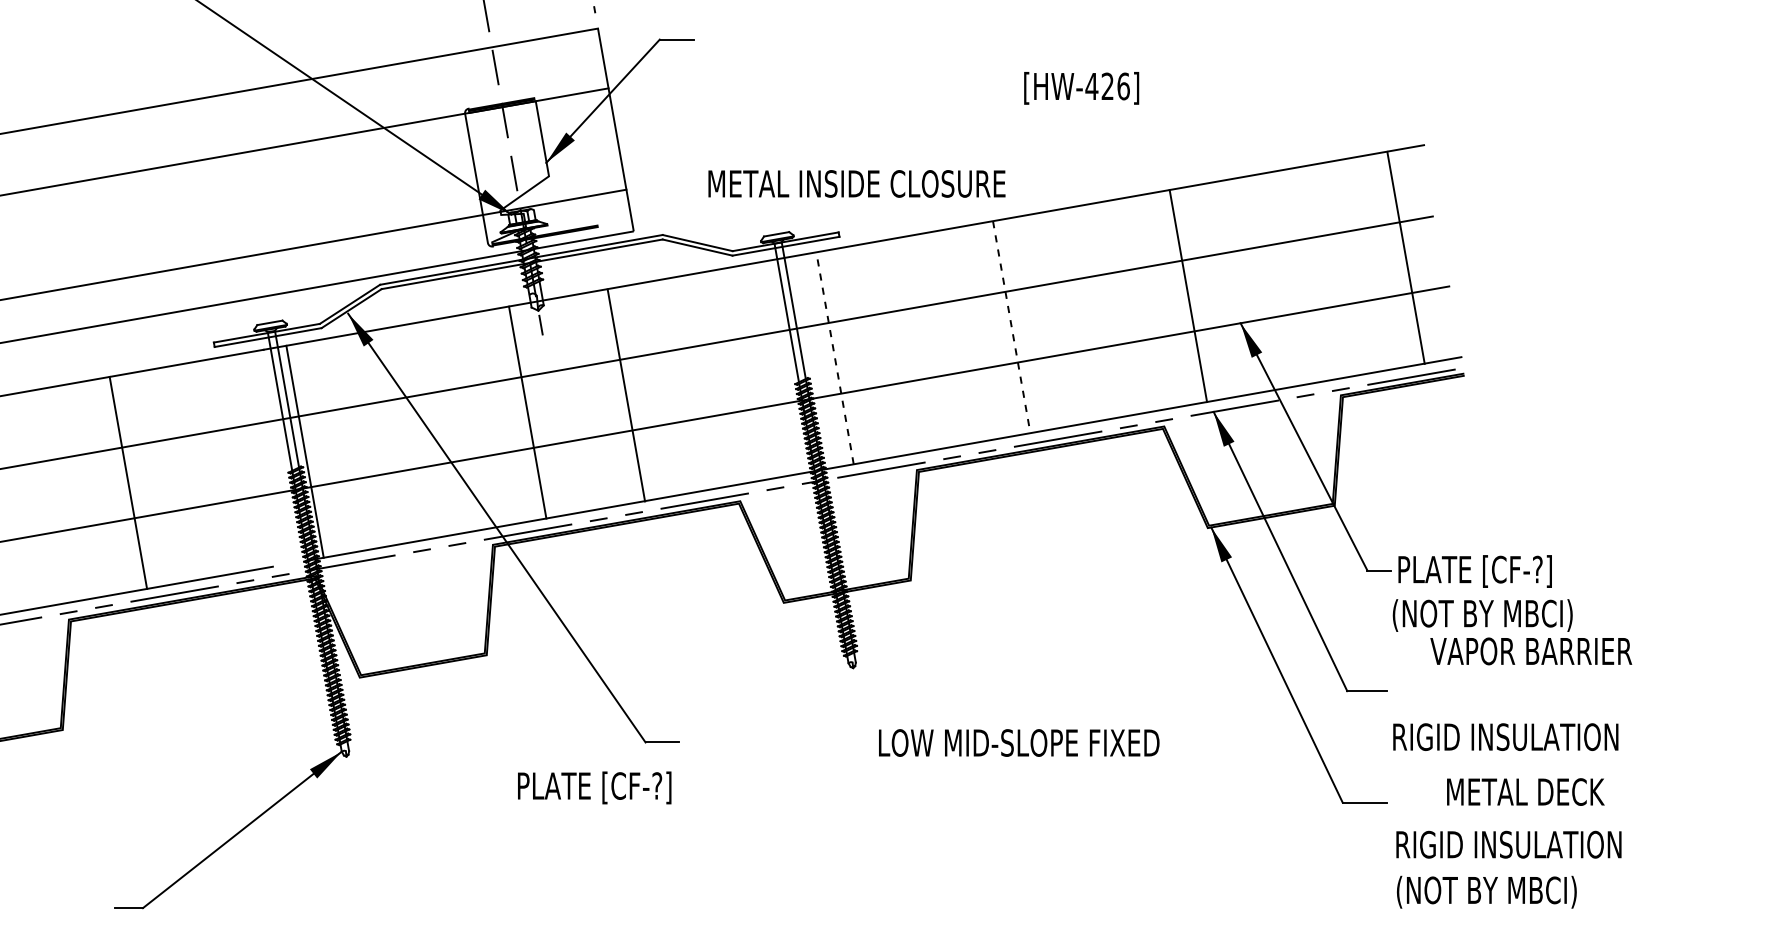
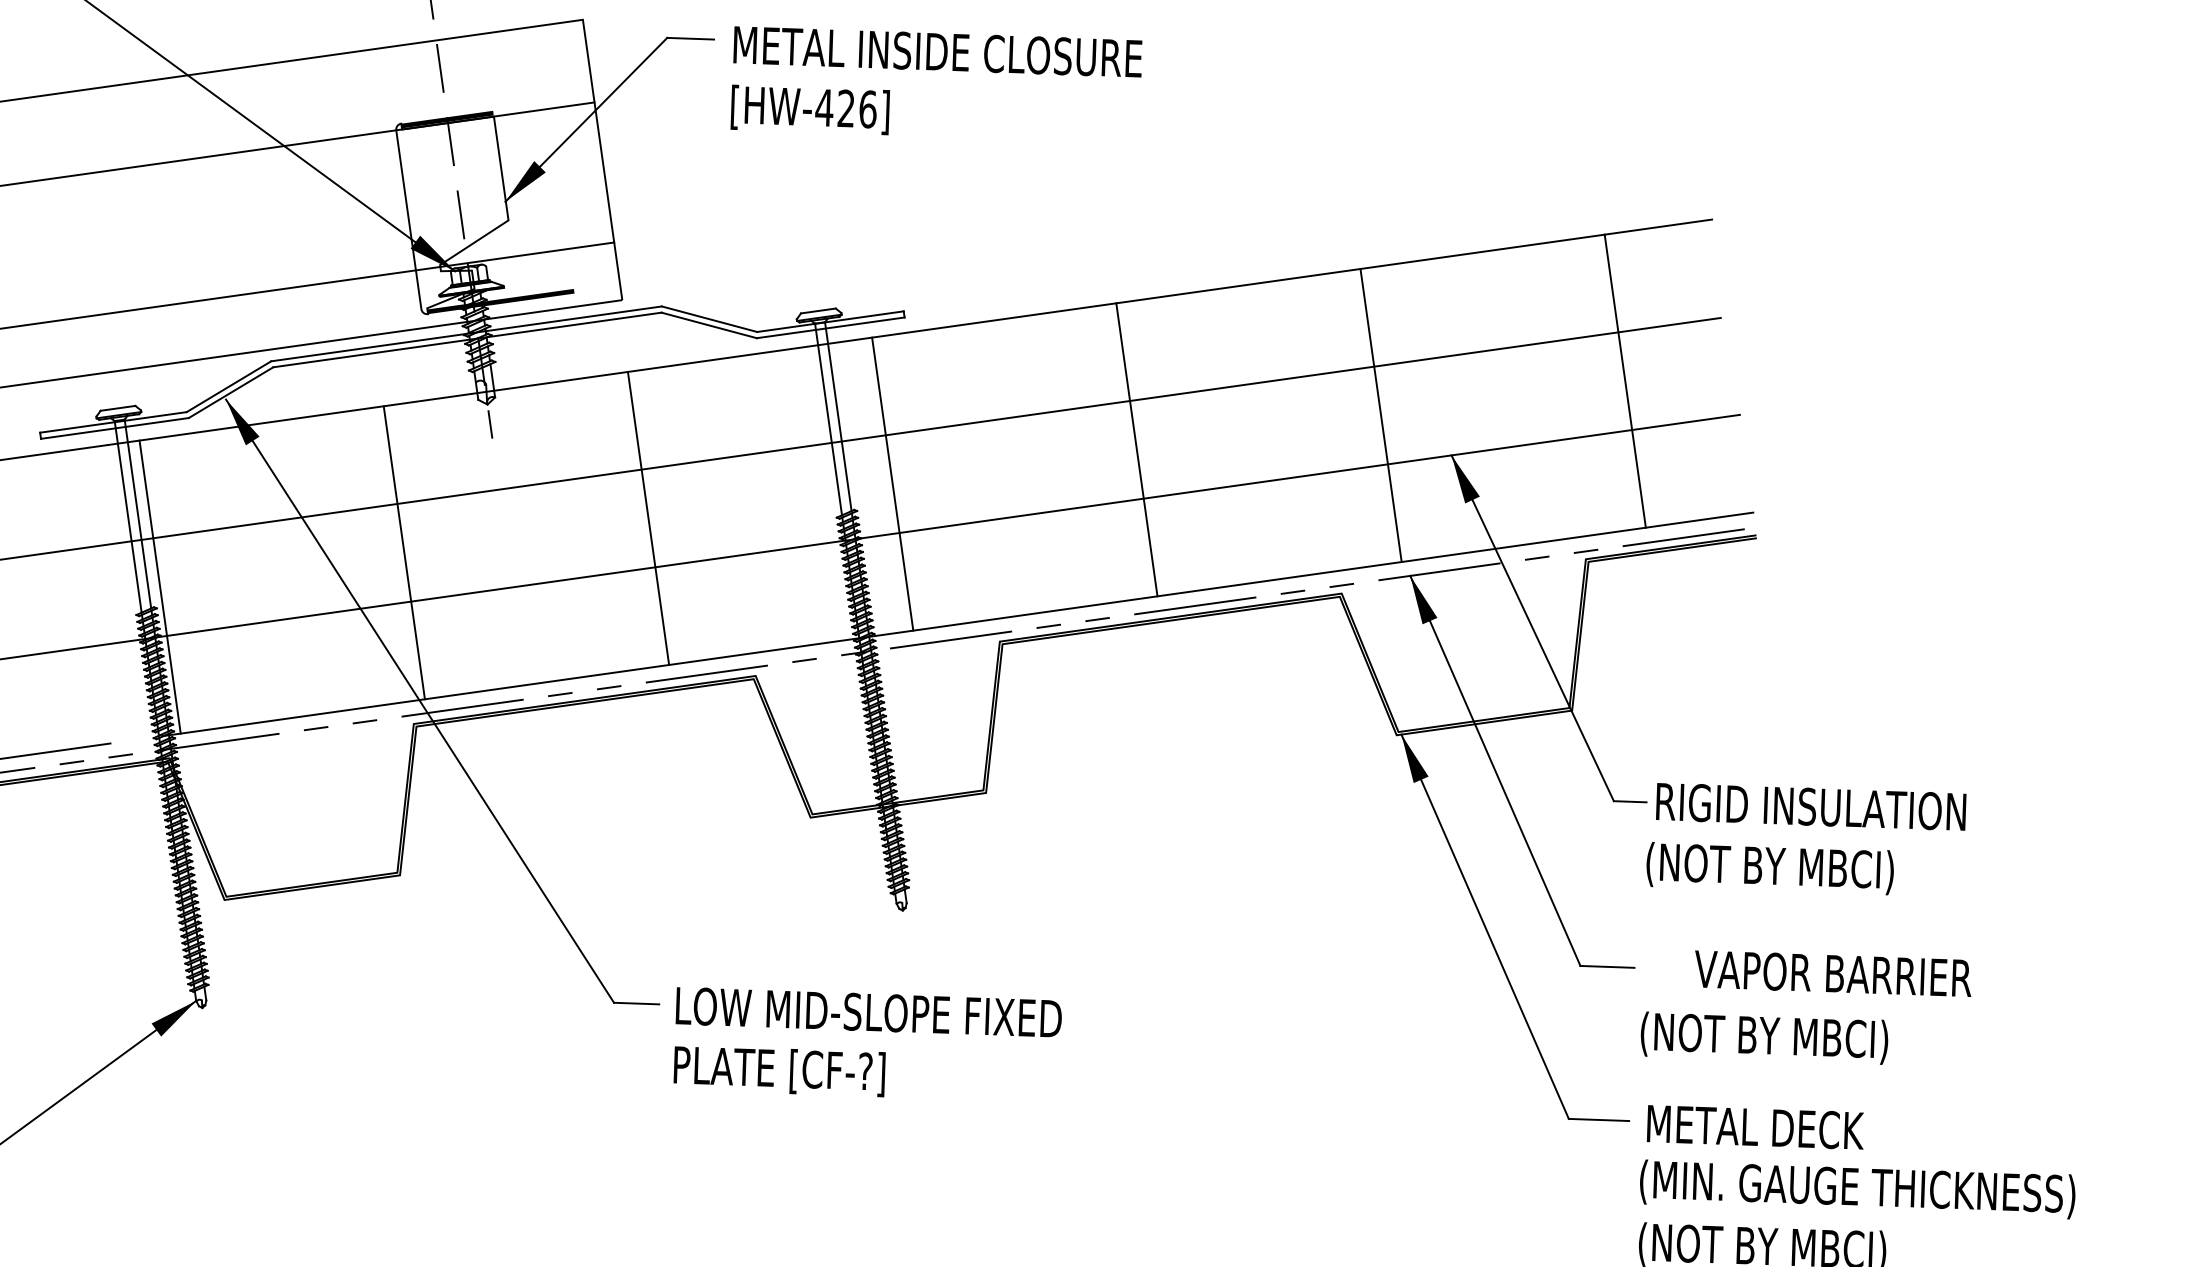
text: (1081, 88) -> (810, 110), moved
text: (856, 183) -> (937, 51), moved
line: (1405, 257) -> (1624, 380), moved
line: (1011, 327) -> (1136, 450), dashed -> solid
line: (835, 358) -> (893, 484), dashed -> solid
line: (626, 395) -> (648, 518), moved
line: (527, 412) -> (404, 552), moved
text: (1512, 571) -> (1813, 809), PLATE [CF-?] -> RIGID INSULATION
text: (1531, 651) -> (1833, 973), moved
text: (1505, 738) -> (1795, 1038), RIGID INSULATION -> (NOT BY MBCI)
text: (1019, 742) -> (869, 1011), moved
text: (594, 787) -> (779, 1070), moved
text: (1525, 791) -> (1755, 1126), moved
text: (1554, 846) -> (1857, 1189), RIGID INSULATION -> (MIN. GAUGE THICKNESS)

